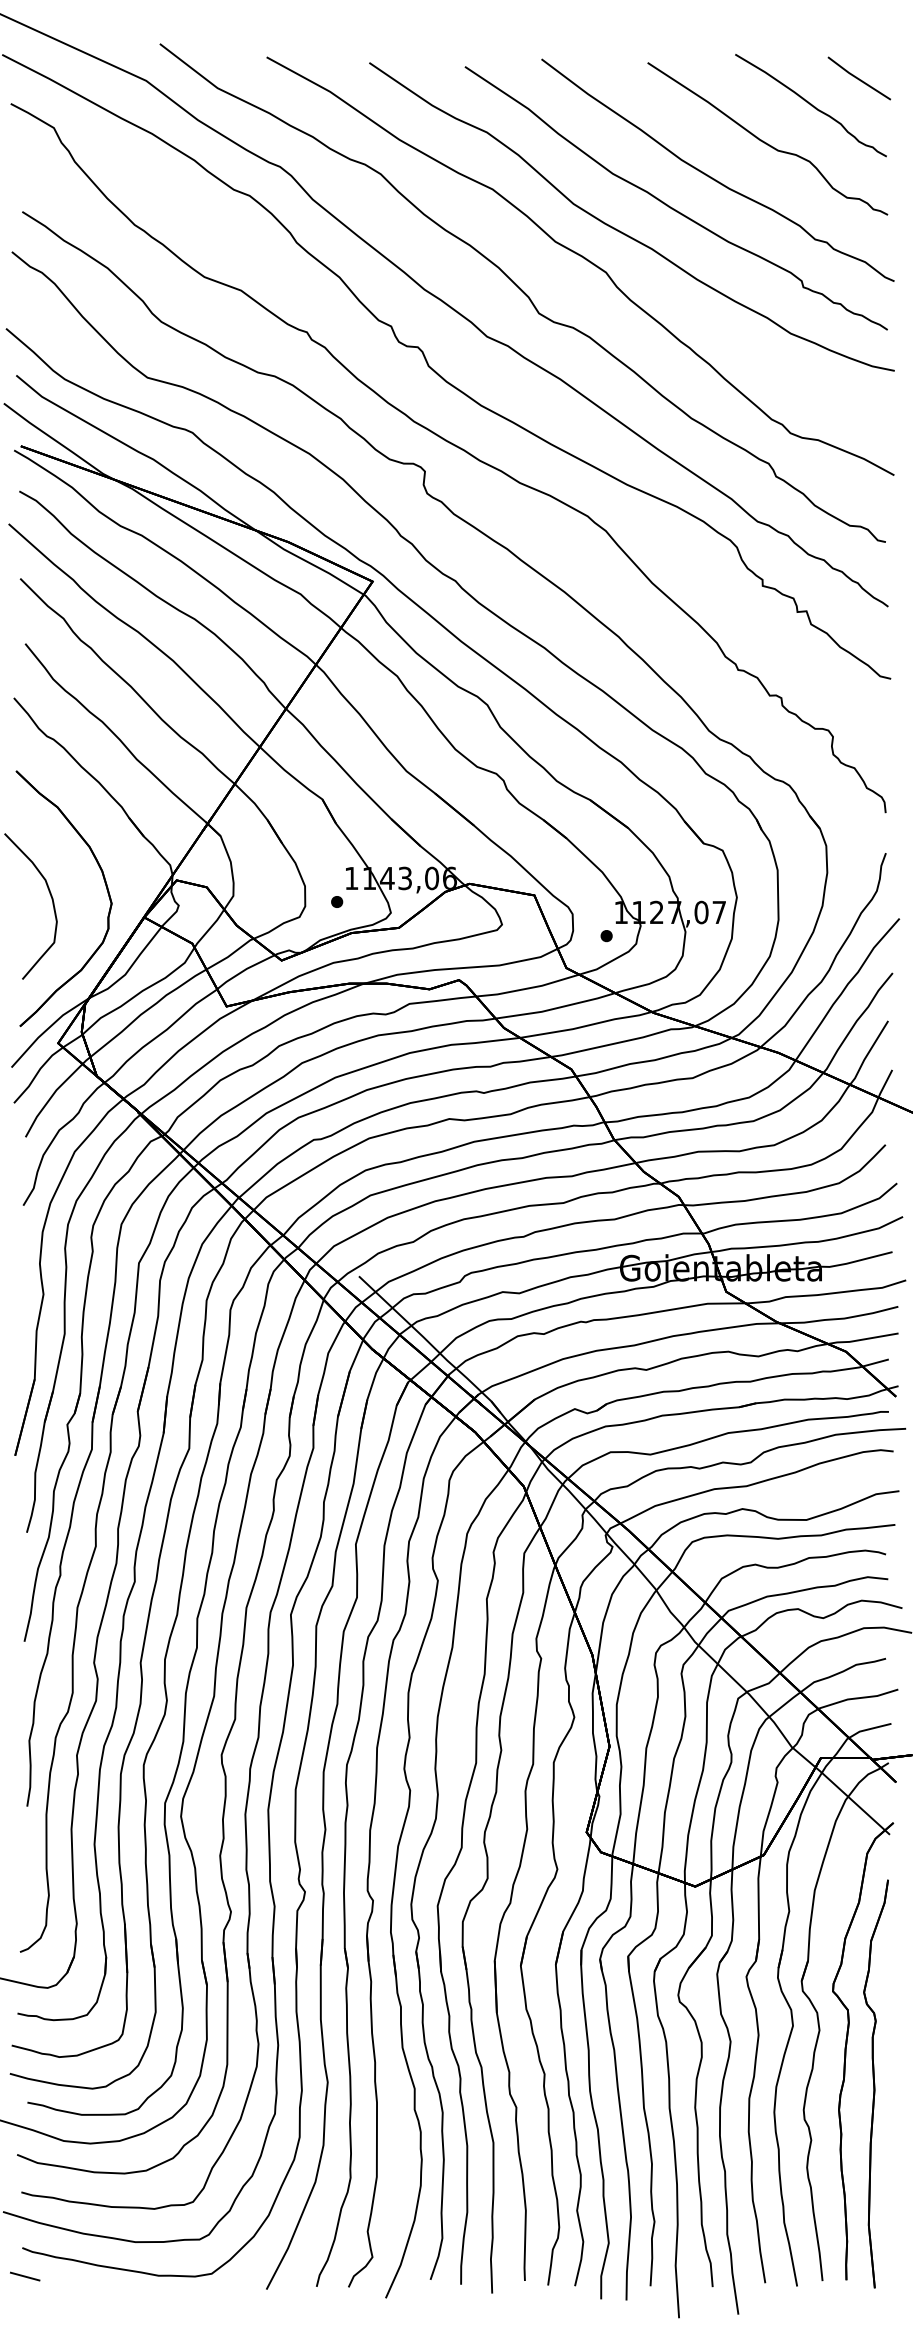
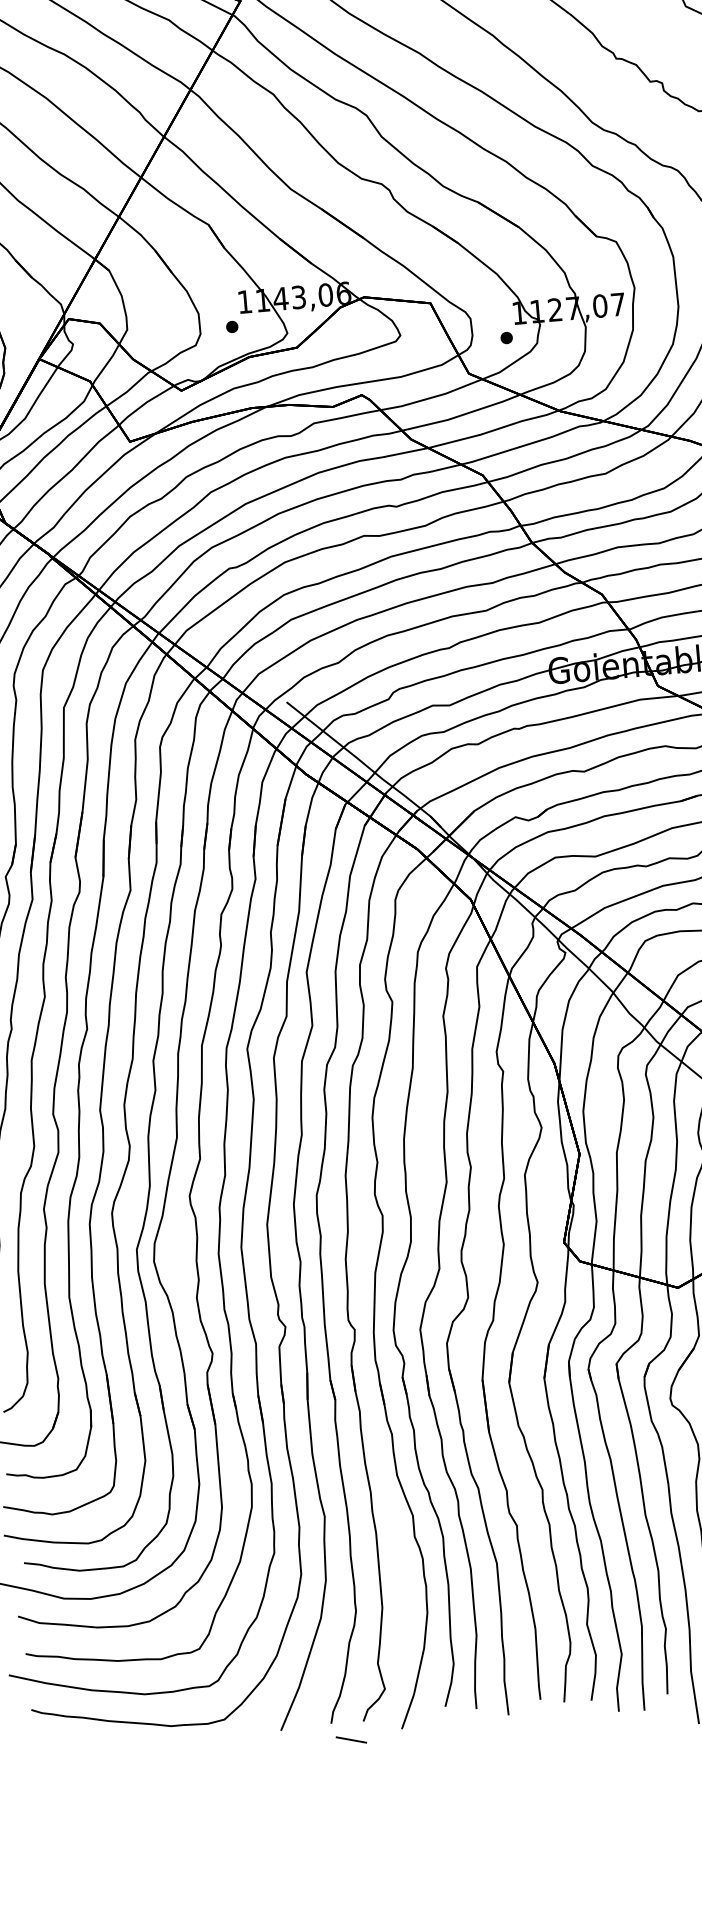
line: (25, 2276) -> (351, 1739), moved

